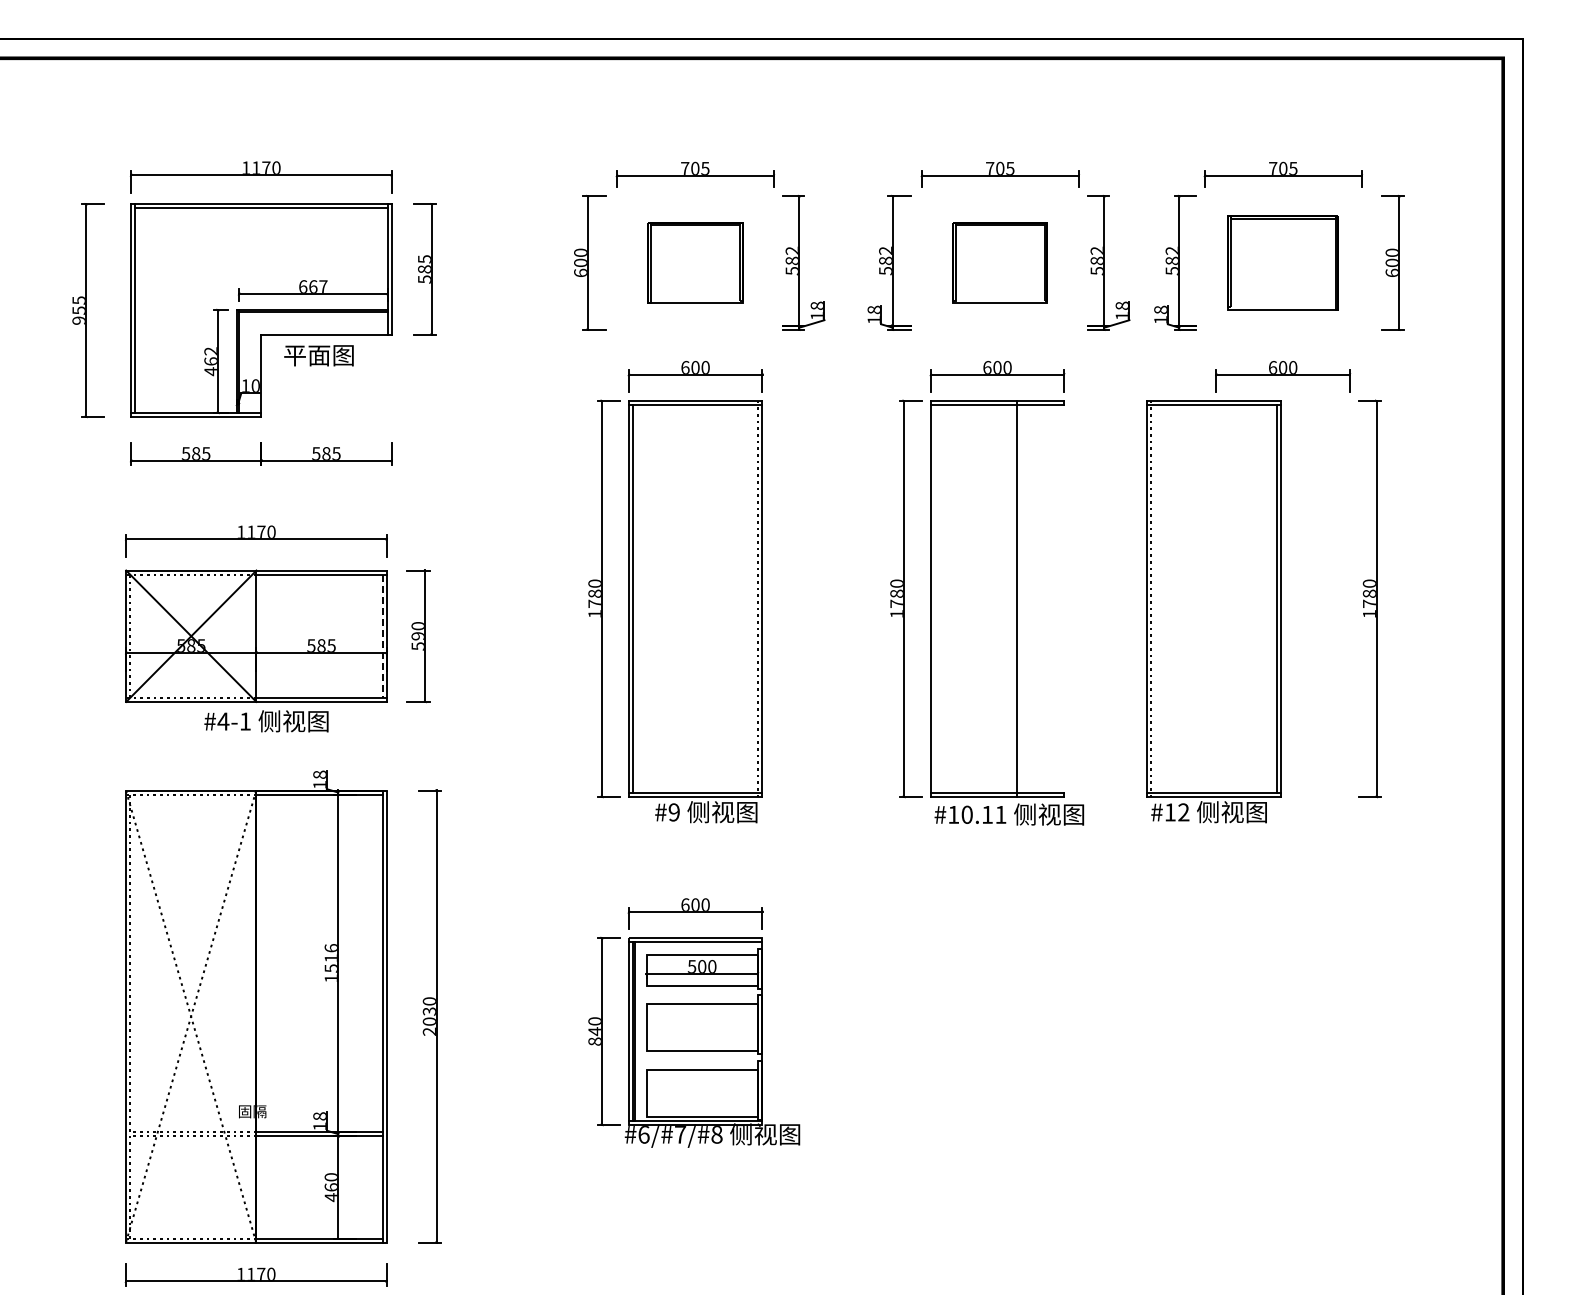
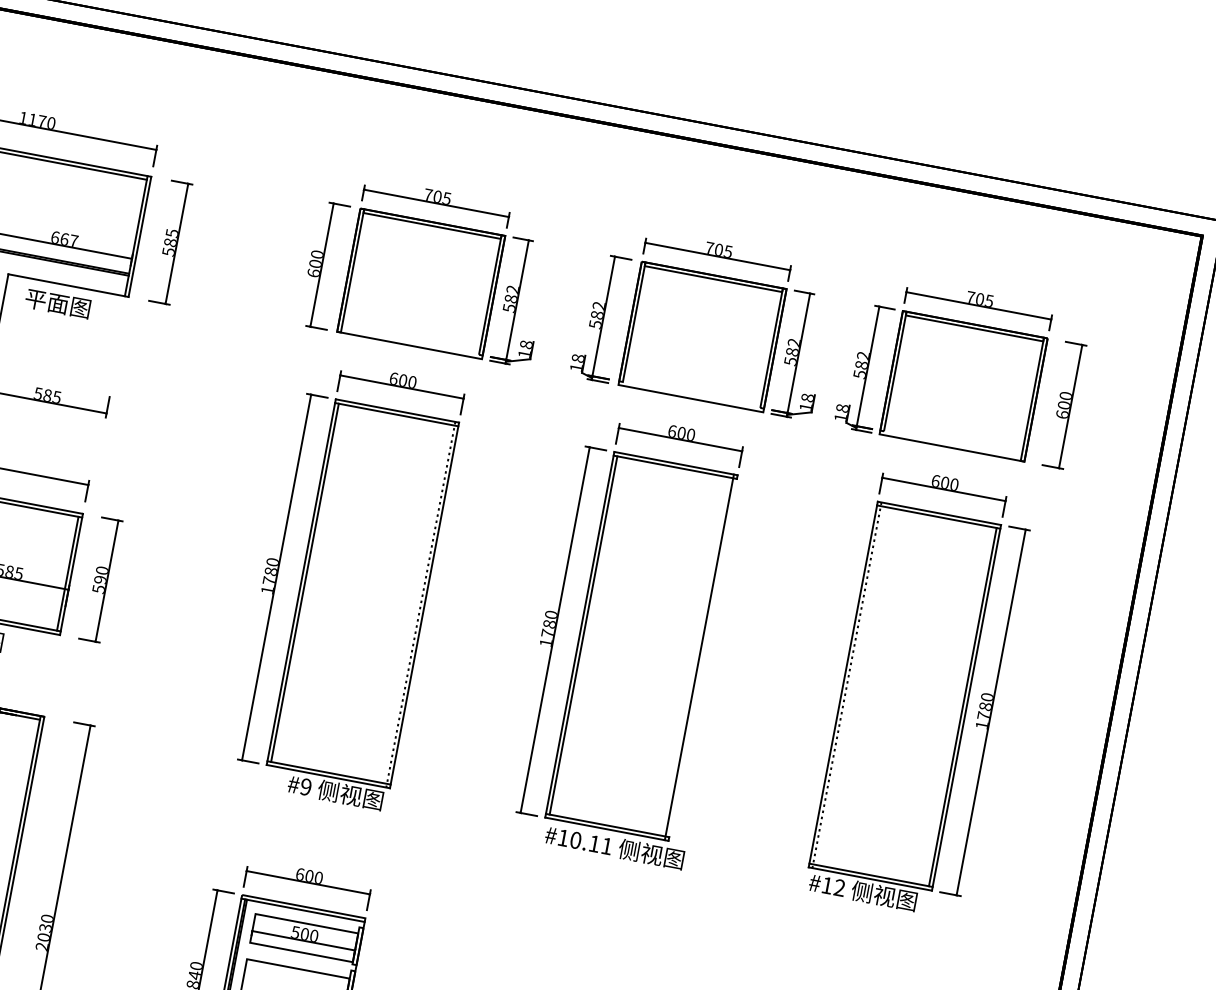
part: (695, 262) -> (421, 283), size x1.67
part: (1000, 262) -> (702, 336), size x1.67
part: (1283, 262) -> (963, 385), size x1.43
line: (934, 598) -> (583, 635), added
line: (1017, 598) -> (699, 657), moved
part: (1213, 611) -> (902, 707), moved
line: (382, 636) -> (67, 573), dashed -> solid

